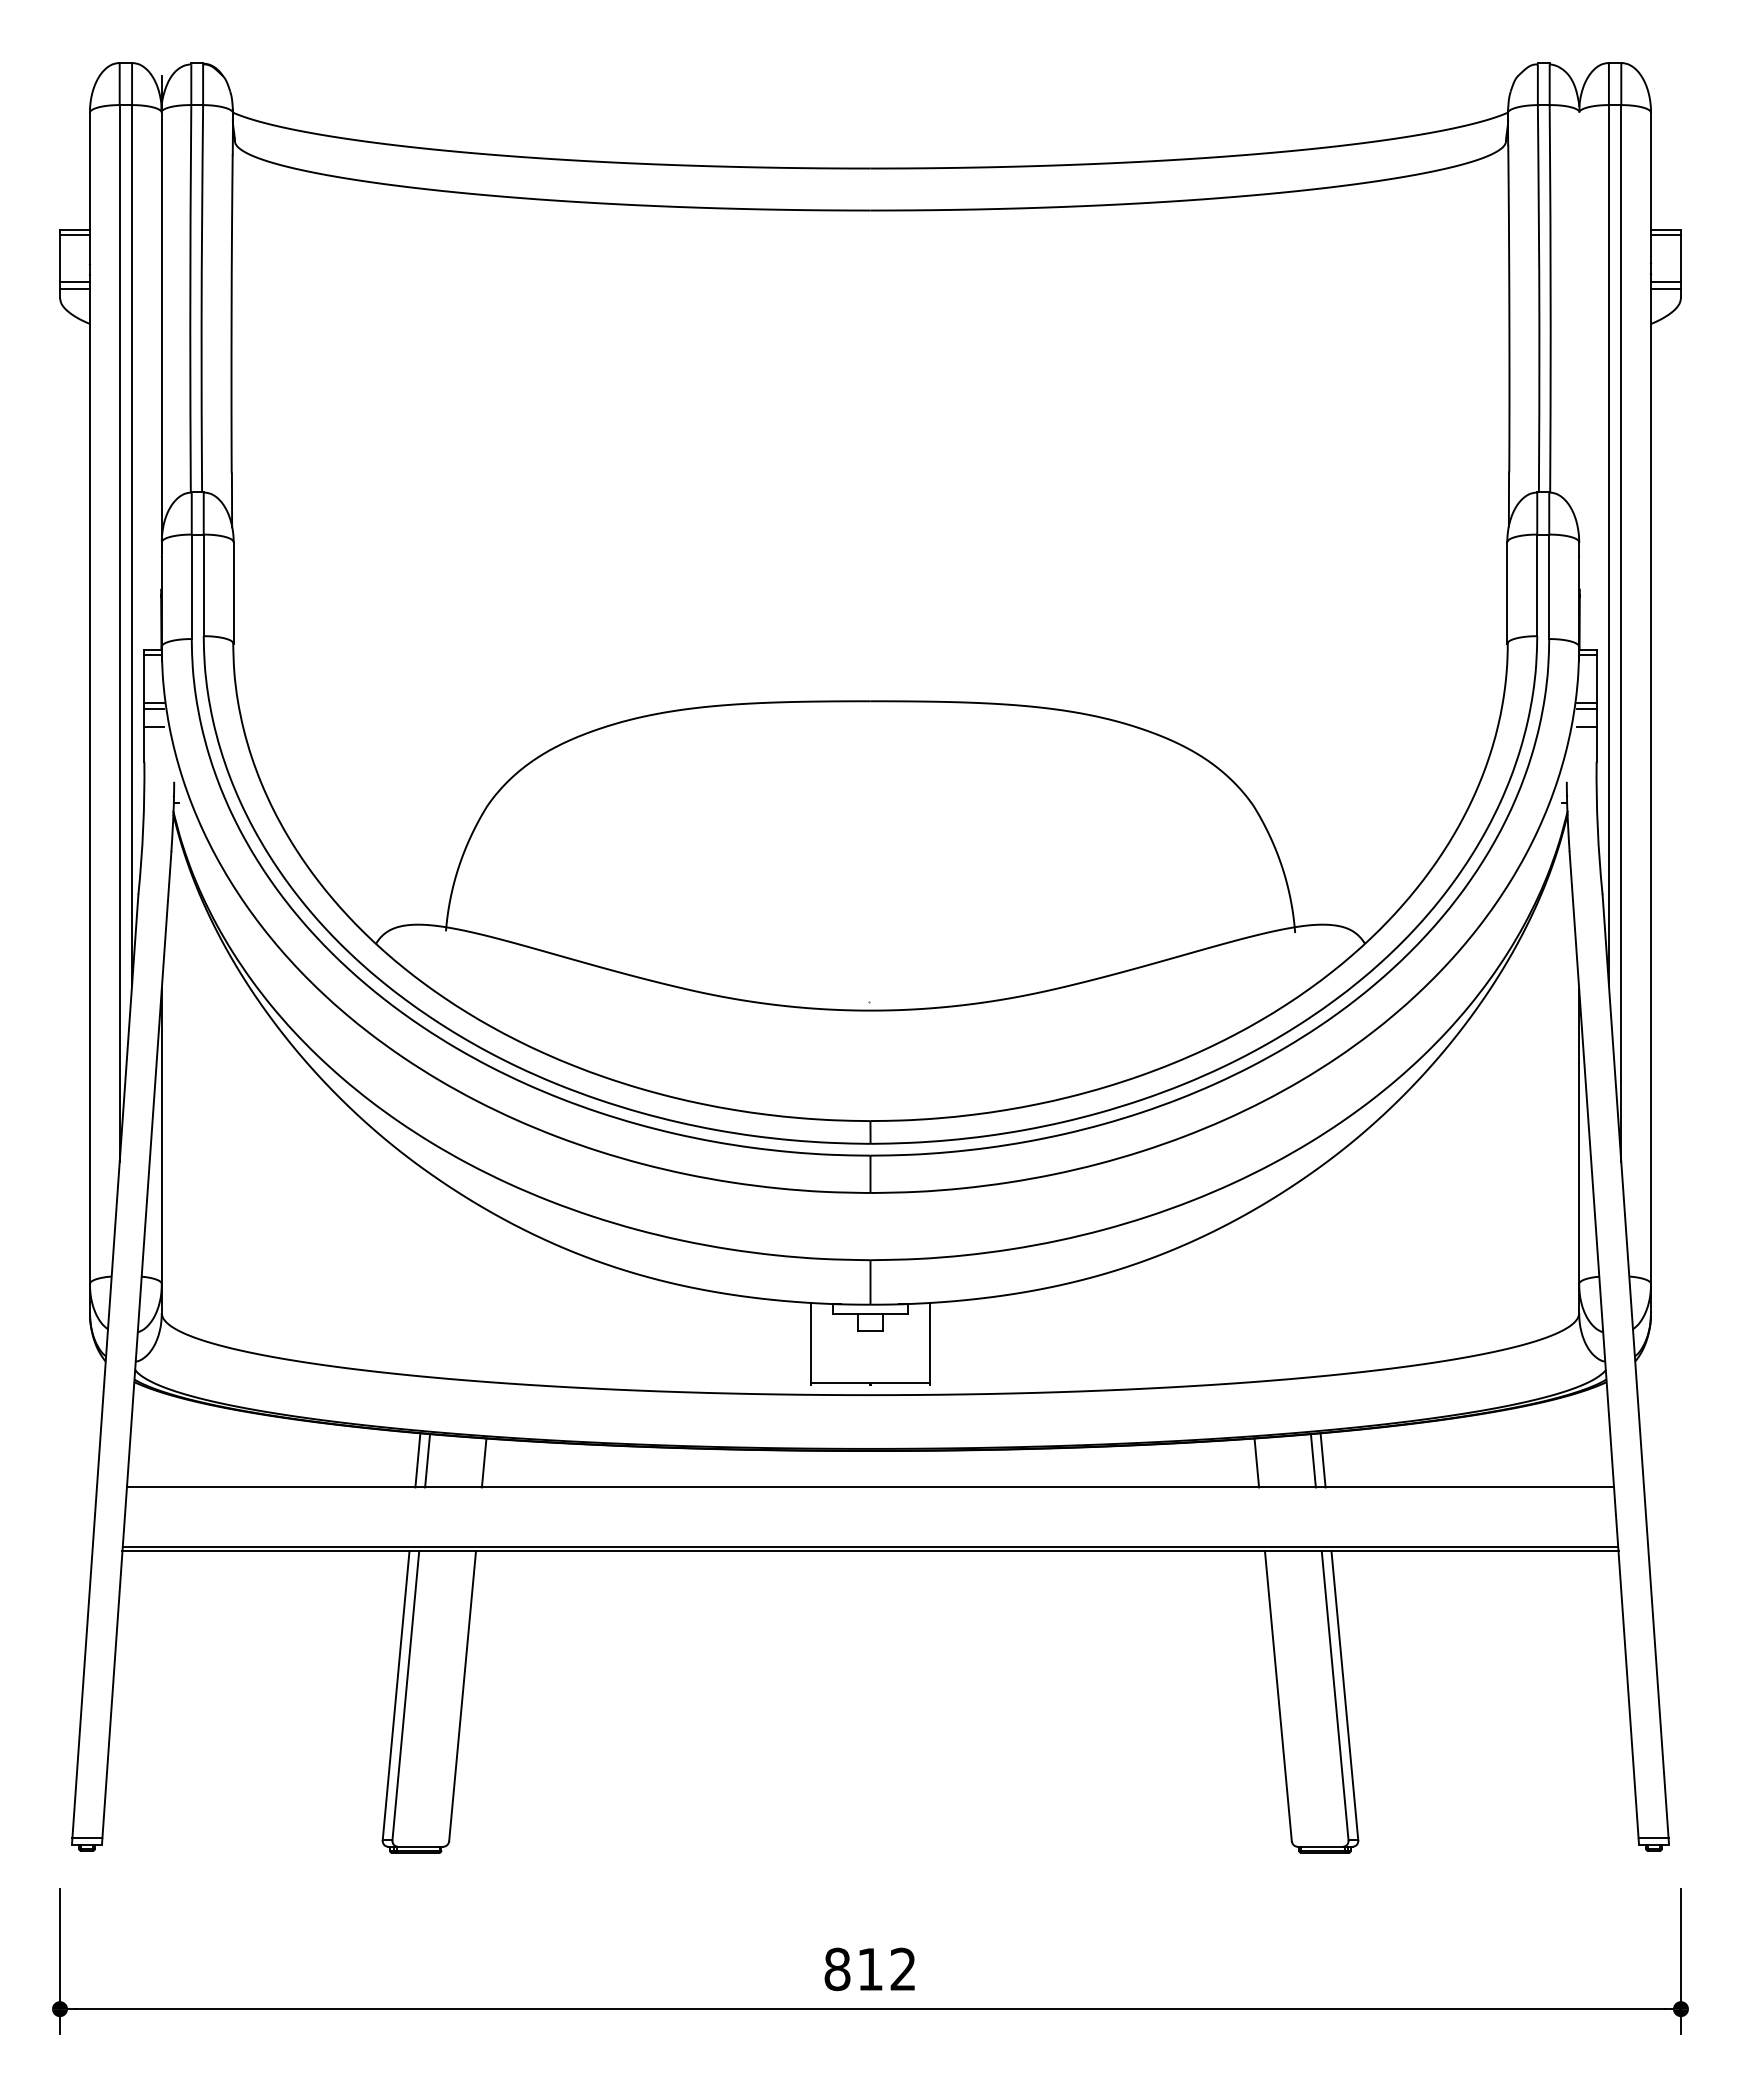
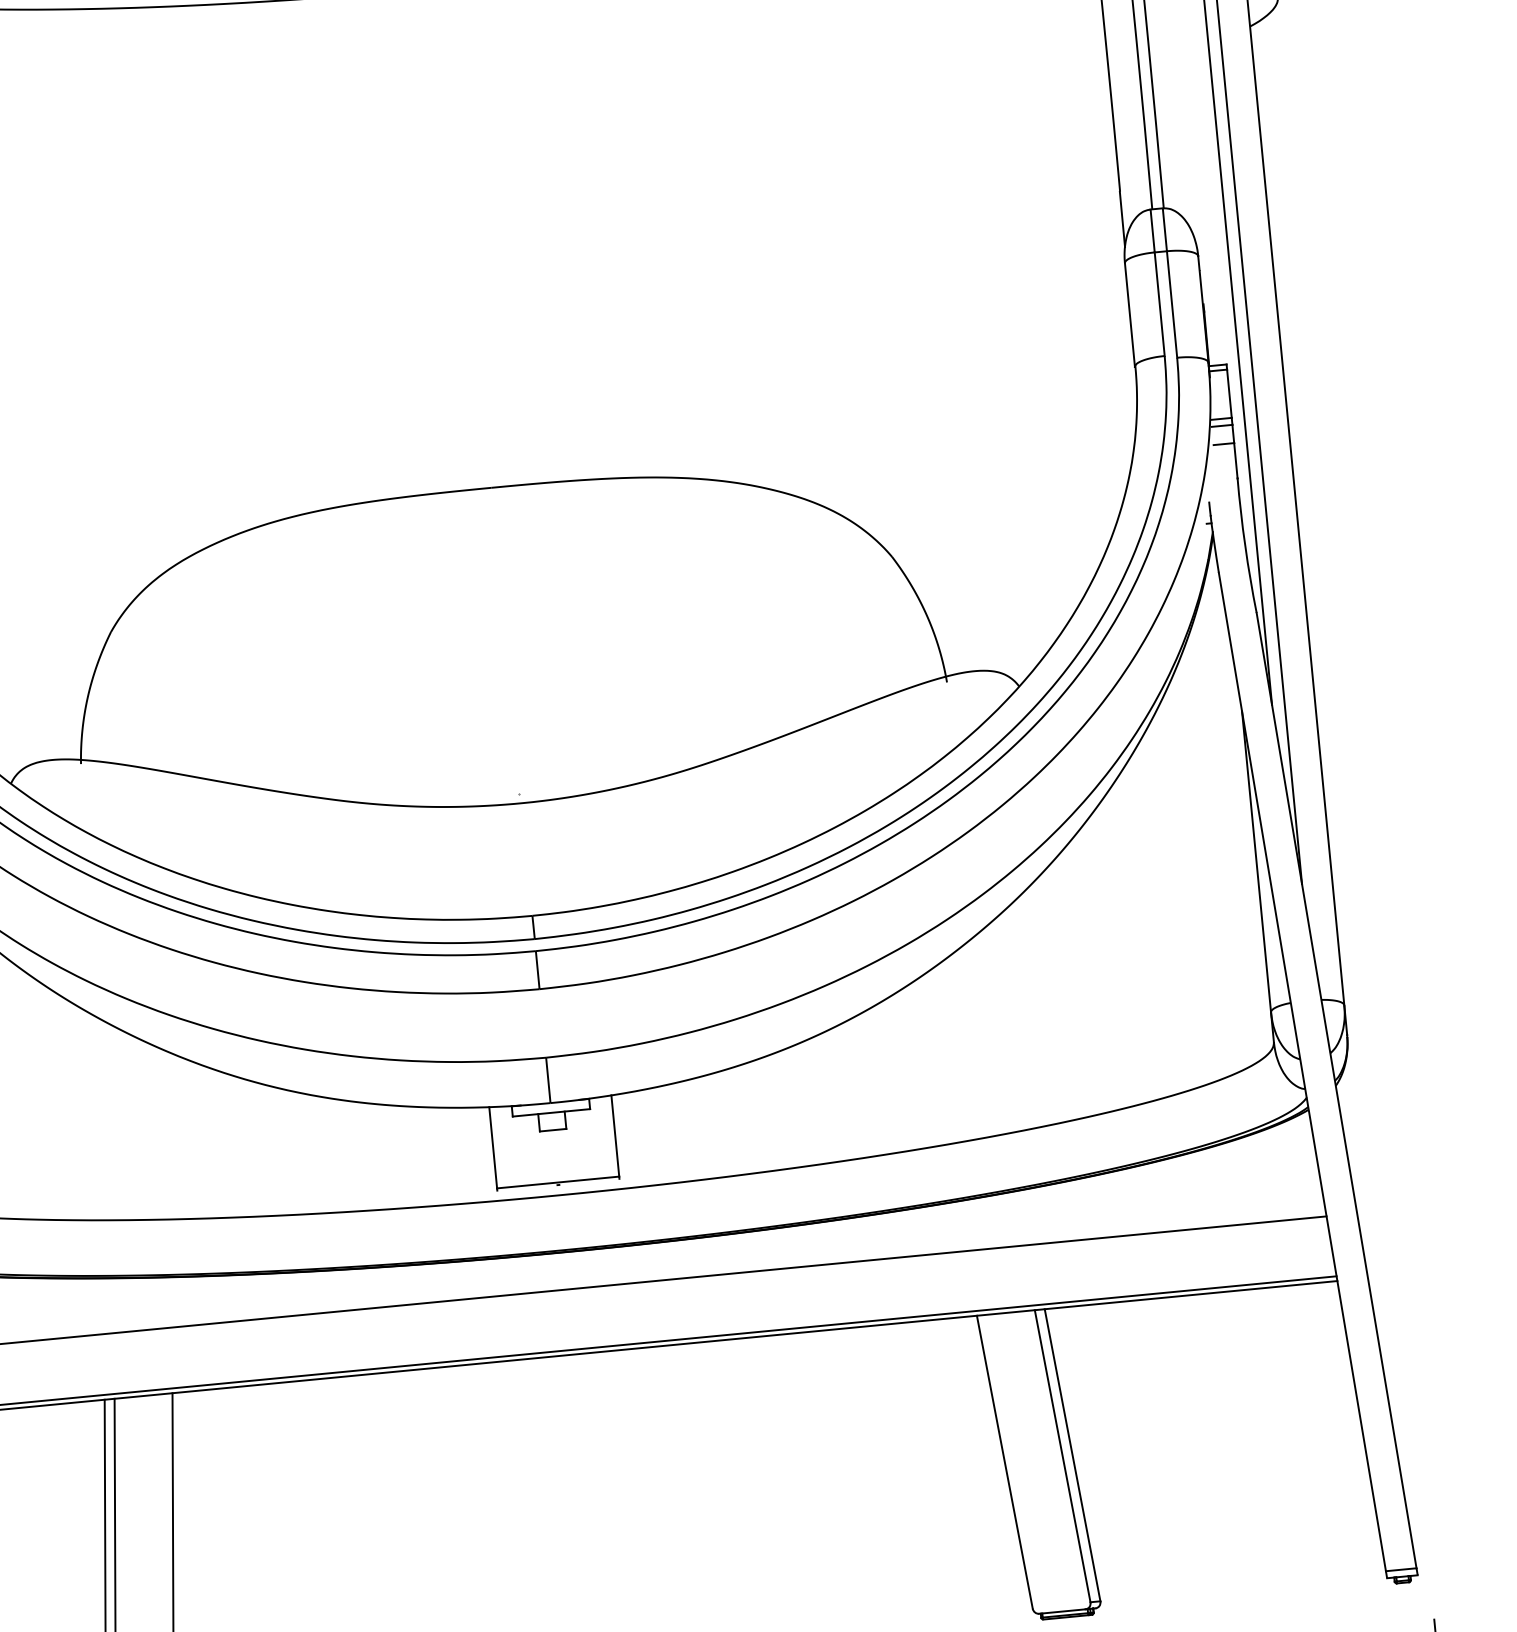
line: (417, 1460) -> (103, 1306), removed
line: (427, 1460) -> (114, 1305), removed
line: (1312, 1460) -> (1016, 1218), removed
line: (1322, 1460) -> (1026, 1217), removed
line: (483, 1462) -> (171, 1301), removed
line: (1256, 1462) -> (959, 1226), removed

